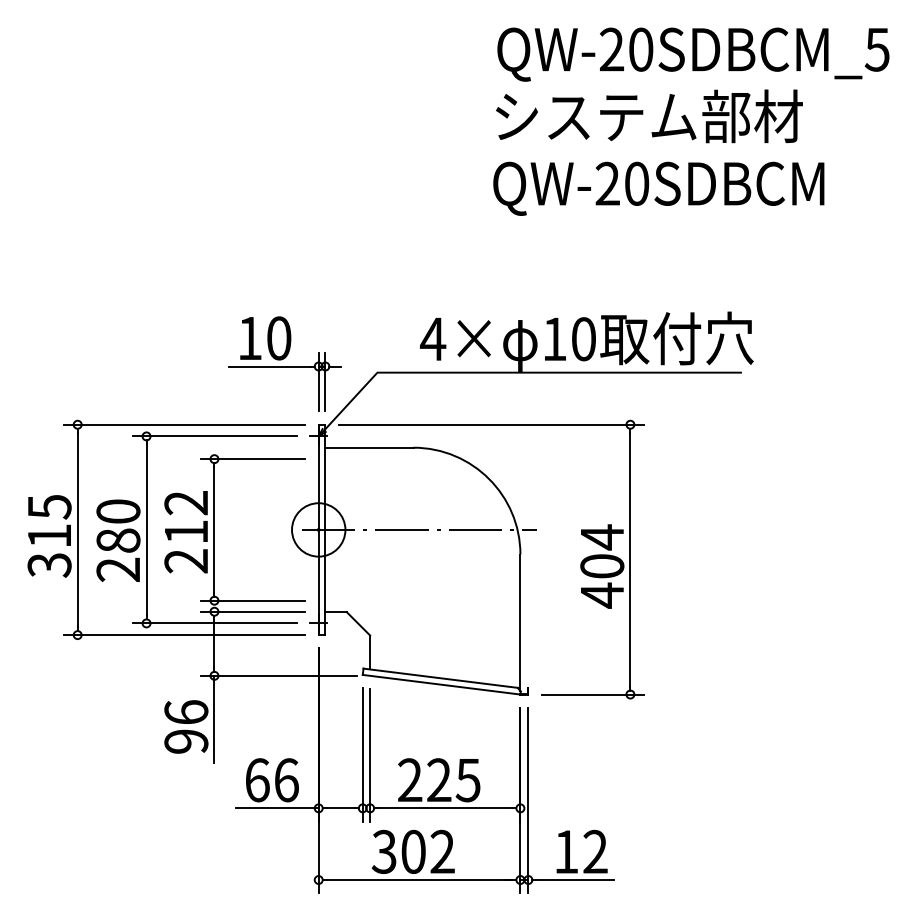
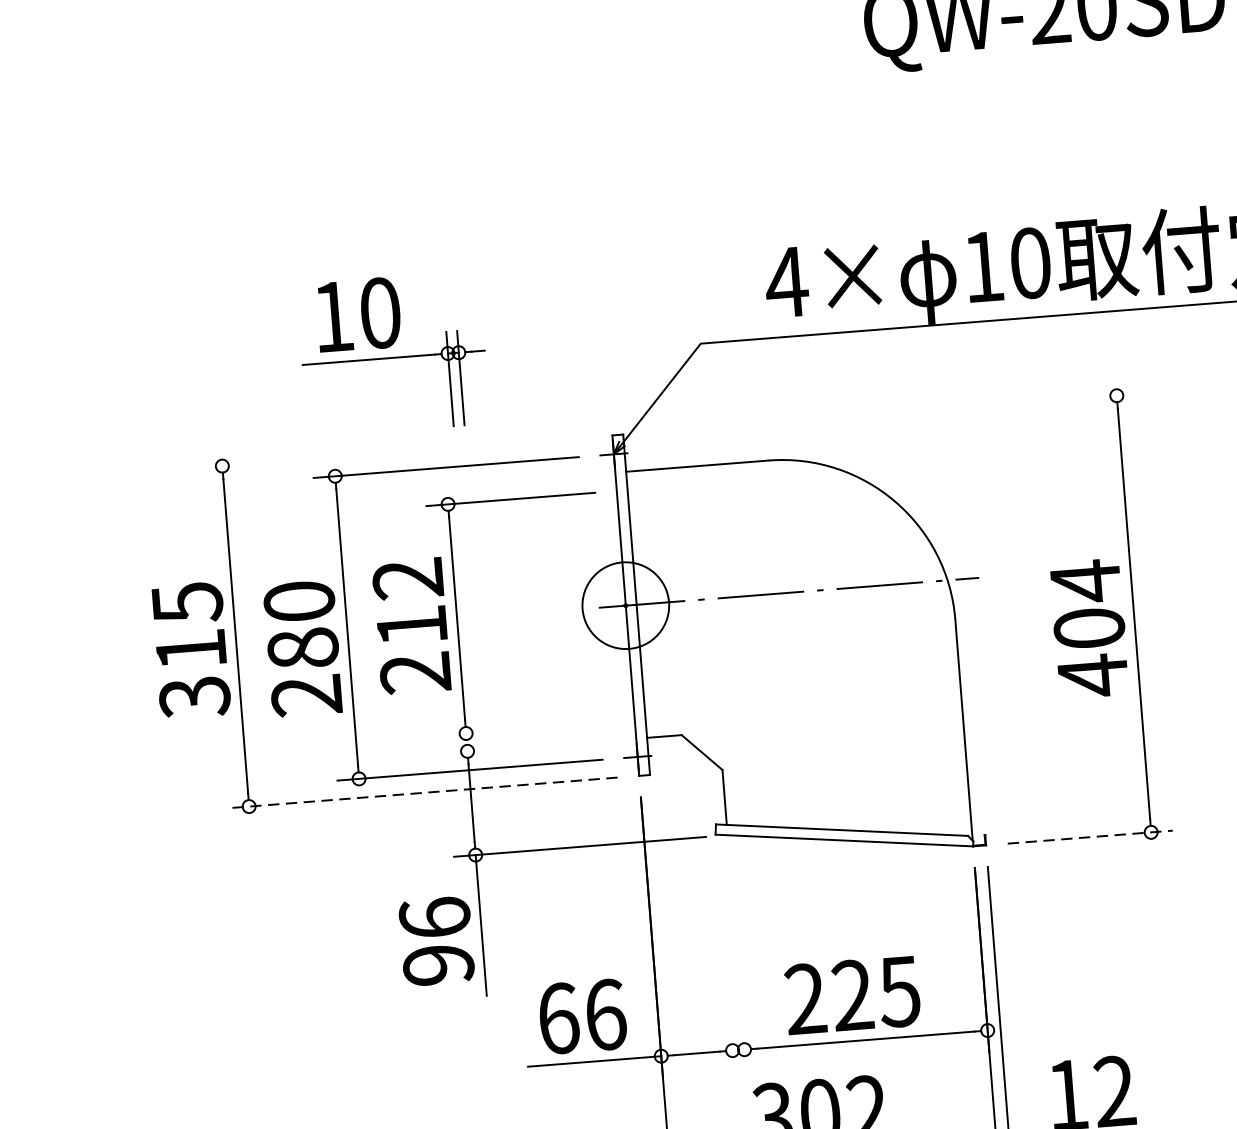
part: (284, 363) -> (392, 353), moved
line: (184, 424) -> (395, 452), removed
line: (490, 424) -> (890, 413), removed
line: (253, 600) -> (529, 728), removed
line: (253, 611) -> (530, 745), removed
line: (184, 635) -> (422, 793), solid -> dashed
line: (592, 694) -> (1089, 837), solid -> dashed
line: (362, 754) -> (725, 963), removed
line: (370, 755) -> (738, 964), removed

